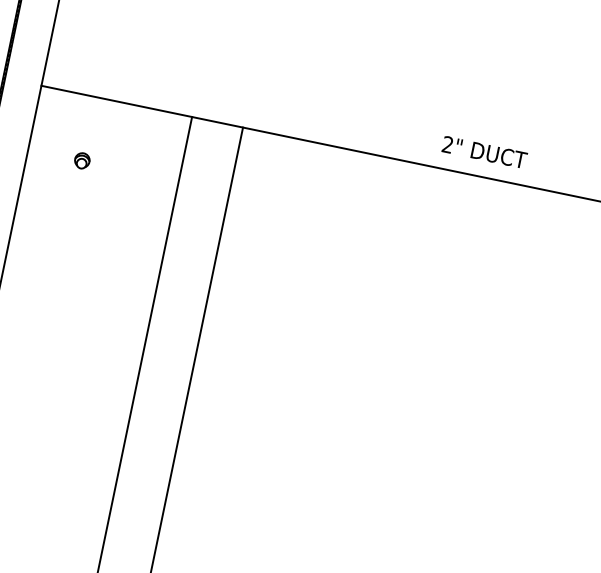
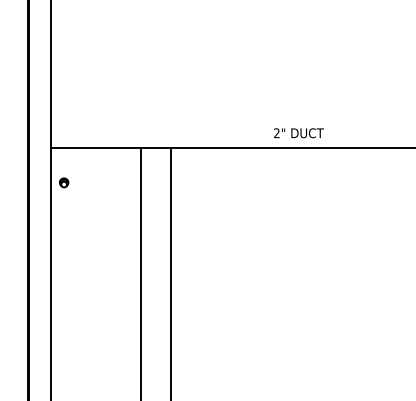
text: (483, 152) -> (298, 133), moved
part: (83, 160) -> (64, 182), moved

